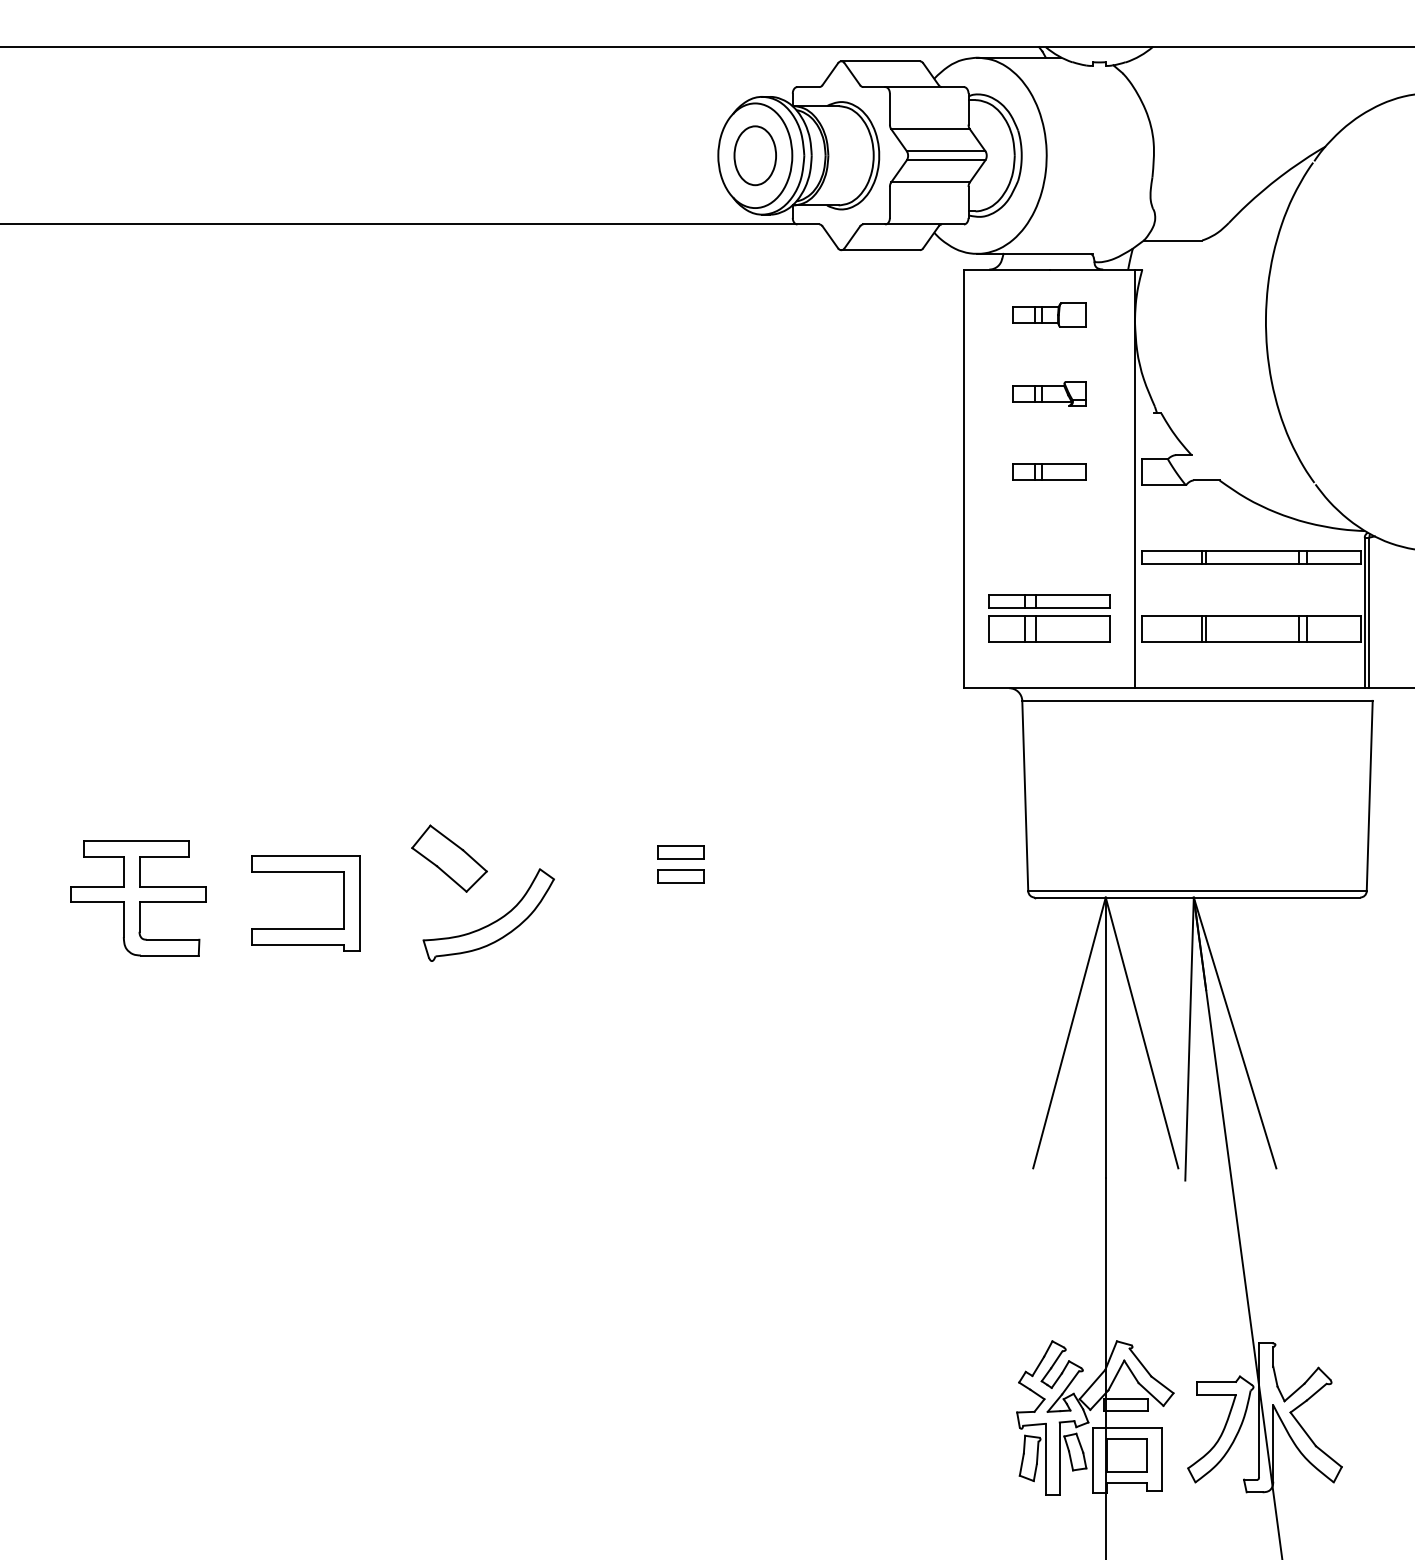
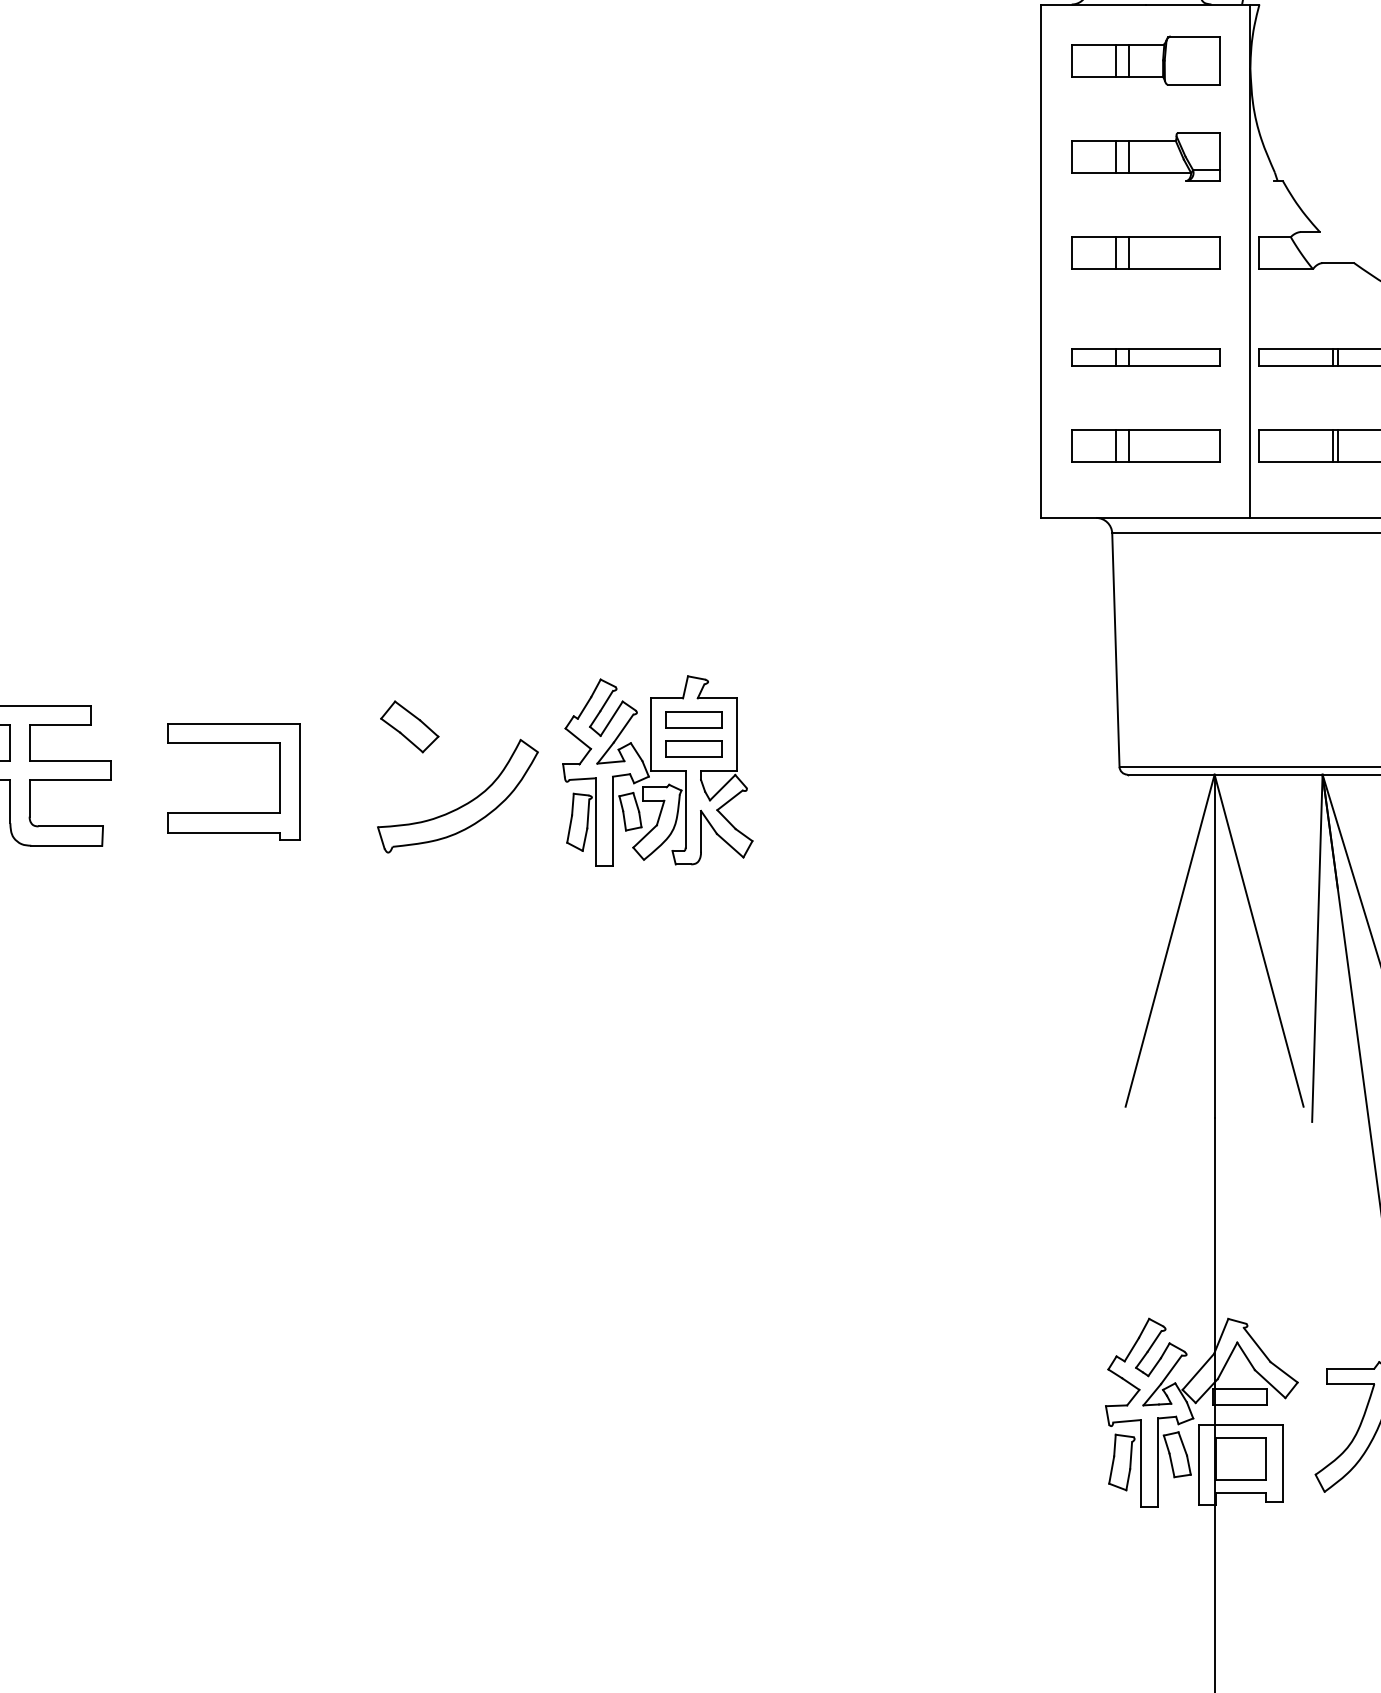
part: (1049, 314) -> (1145, 59), size x1.67
part: (1049, 393) -> (1145, 156), size x1.67
part: (1049, 471) -> (1145, 252), size x1.67
part: (1049, 601) -> (1145, 357), moved
part: (449, 858) -> (409, 726), size x0.62
part: (651, 894) -> (657, 770), added

